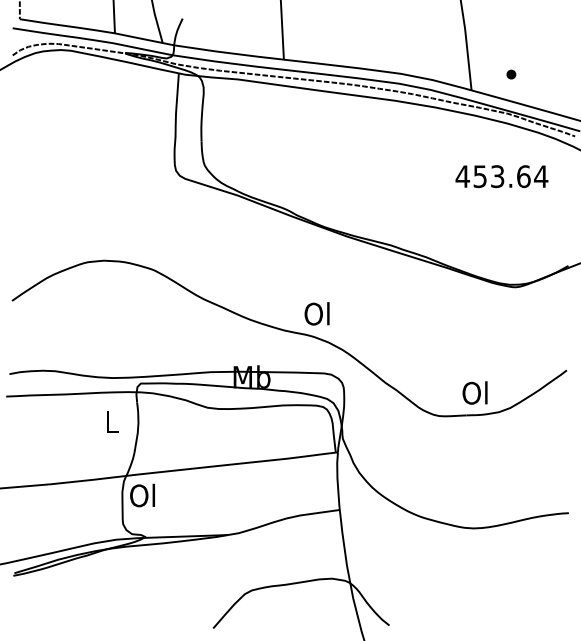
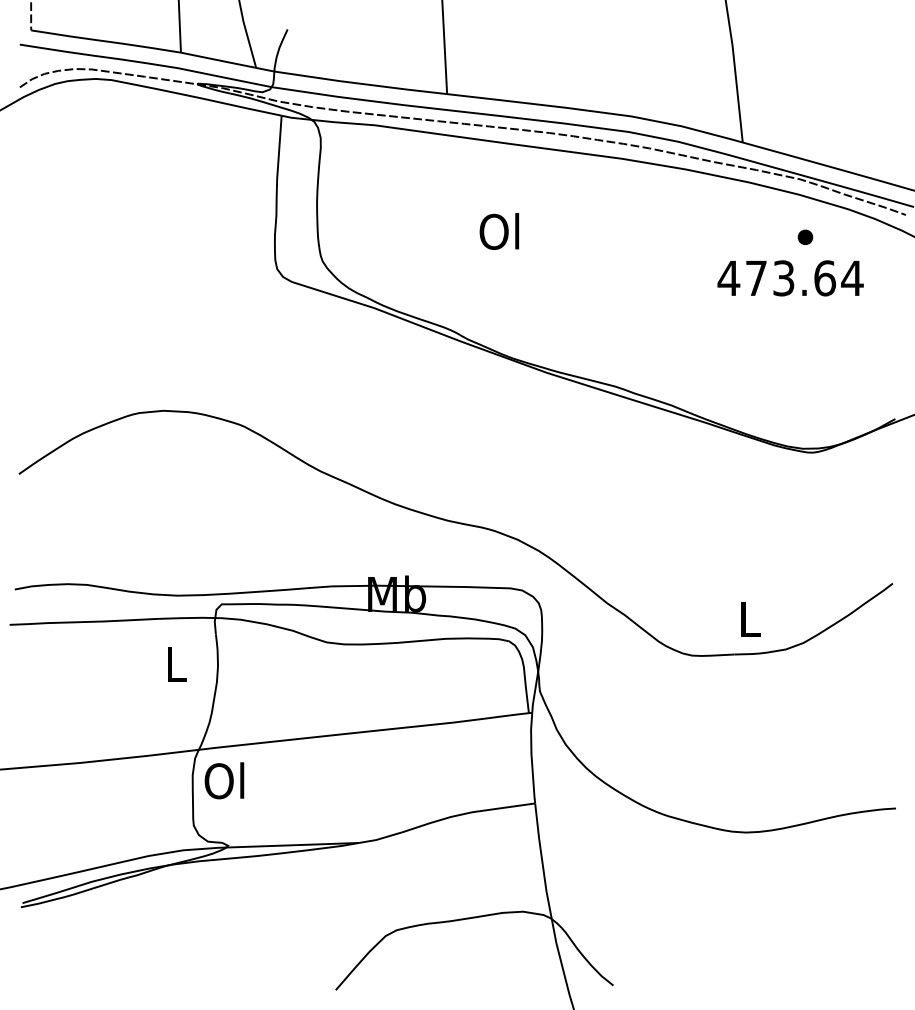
part: (511, 74) -> (805, 237), moved
text: (479, 176) -> (755, 278), 453.64 -> 473.64
text: (316, 313) -> (498, 230), moved
text: (474, 392) -> (747, 618), Ol -> L

